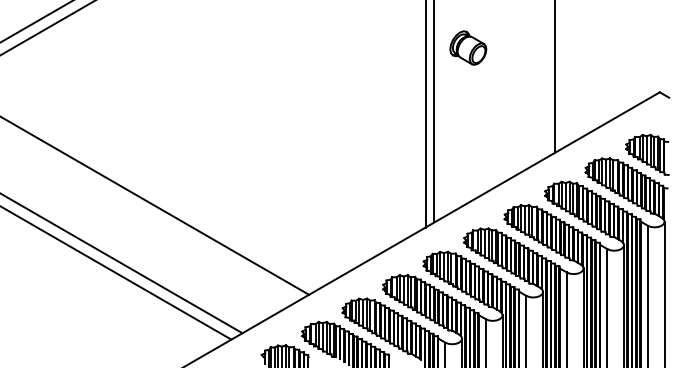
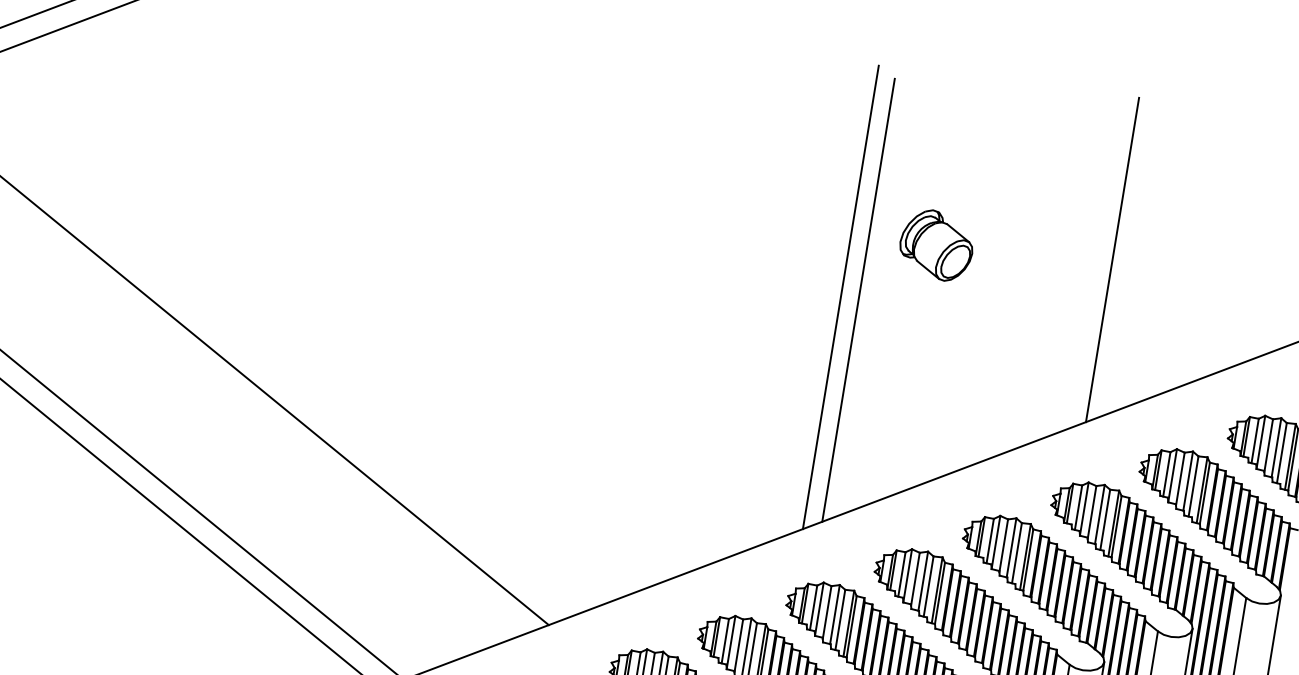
part: (468, 47) -> (937, 244), moved

